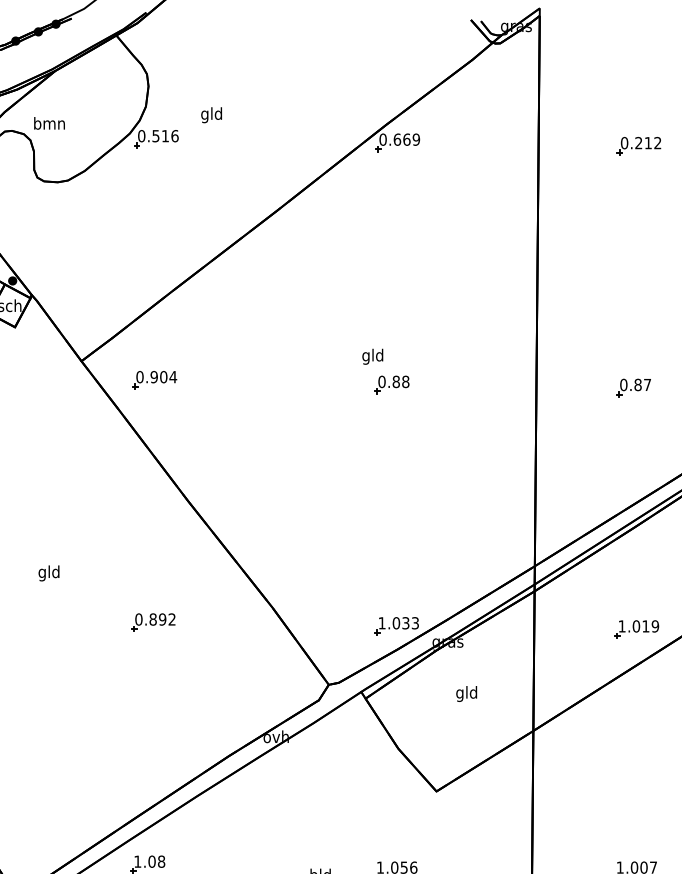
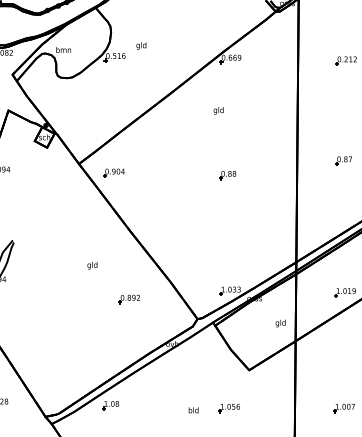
text: (372, 356) -> (218, 110), moved
part: (633, 387) -> (343, 160), moved
text: (49, 572) -> (92, 265), moved
part: (151, 623) -> (128, 299), moved
text: (466, 693) -> (280, 323), moved

